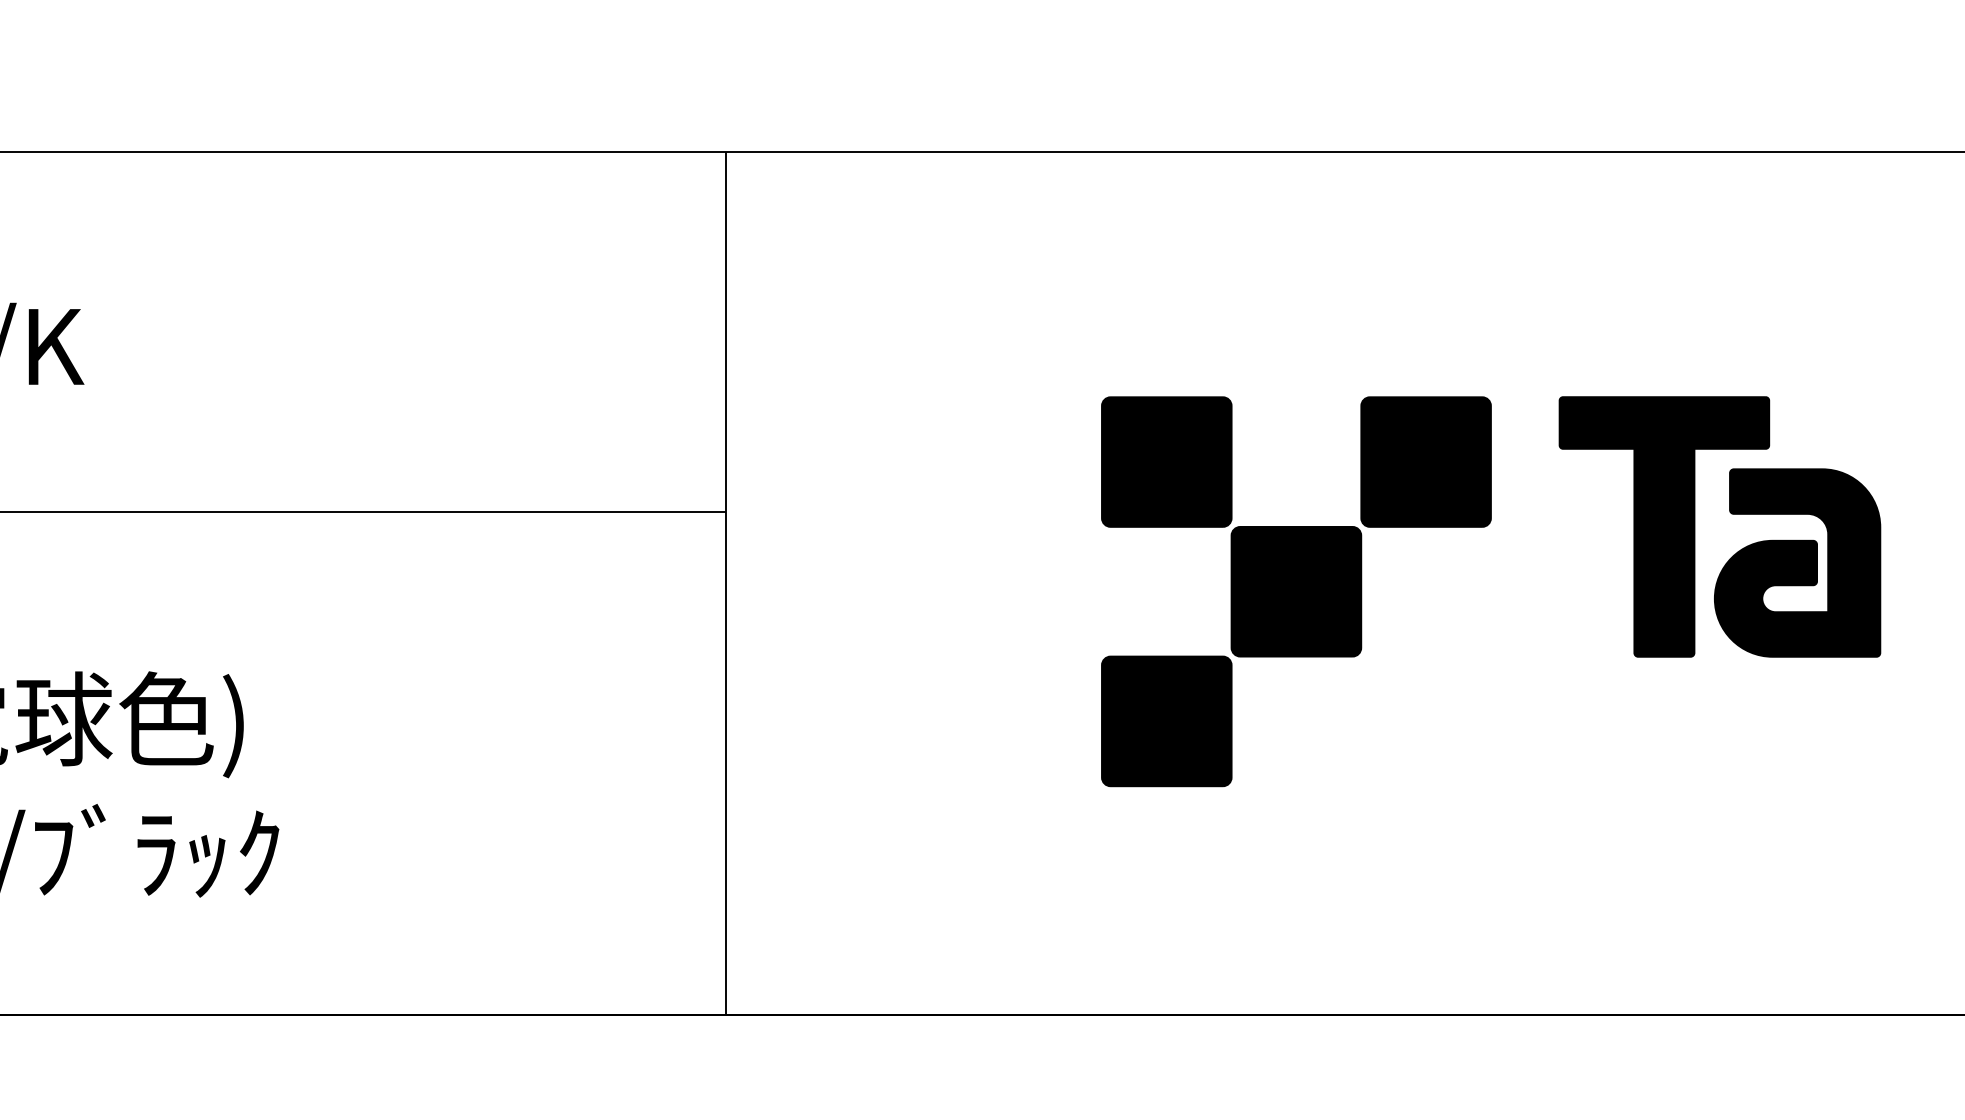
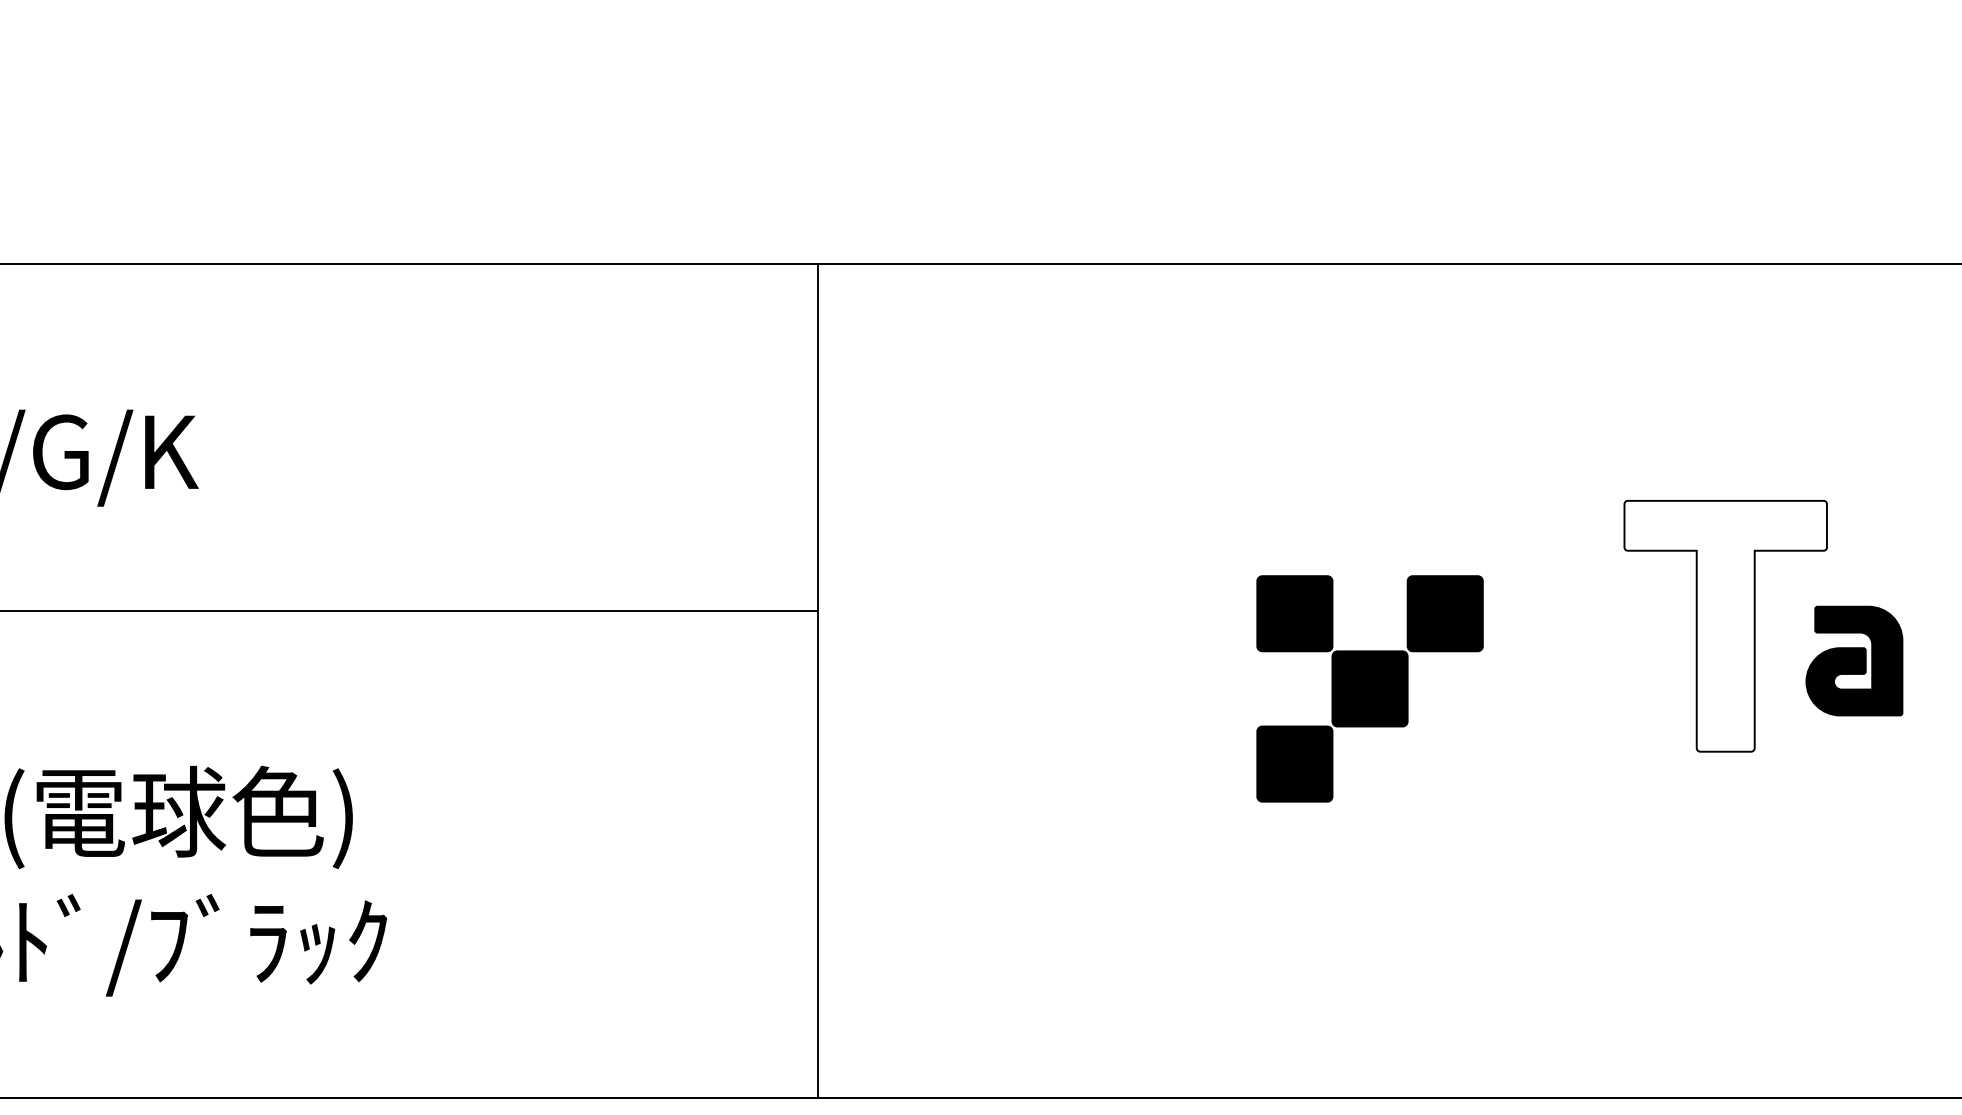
fill: (1664, 526) -> (1725, 625), removed
part: (1797, 562) -> (1854, 660), size x0.6
part: (1295, 591) -> (1369, 688), size x0.6

